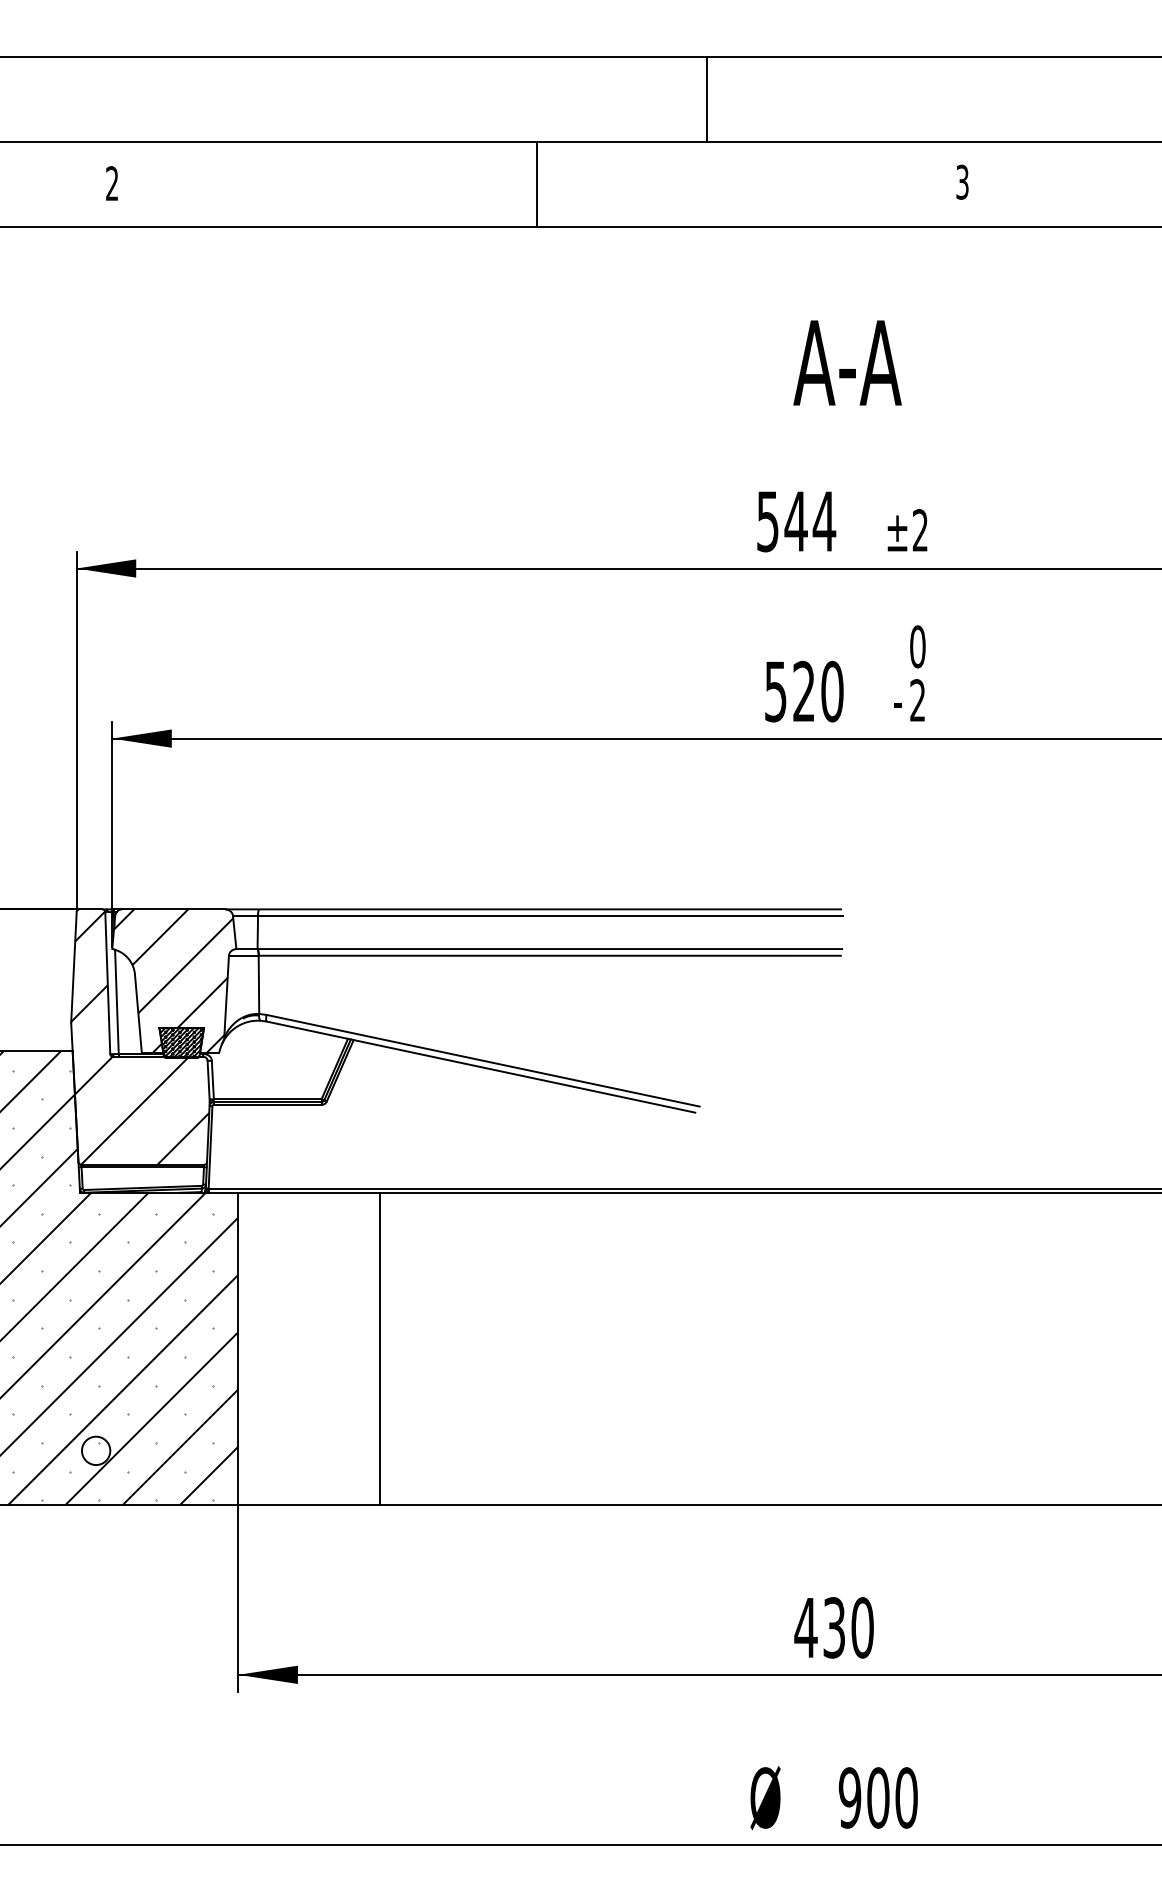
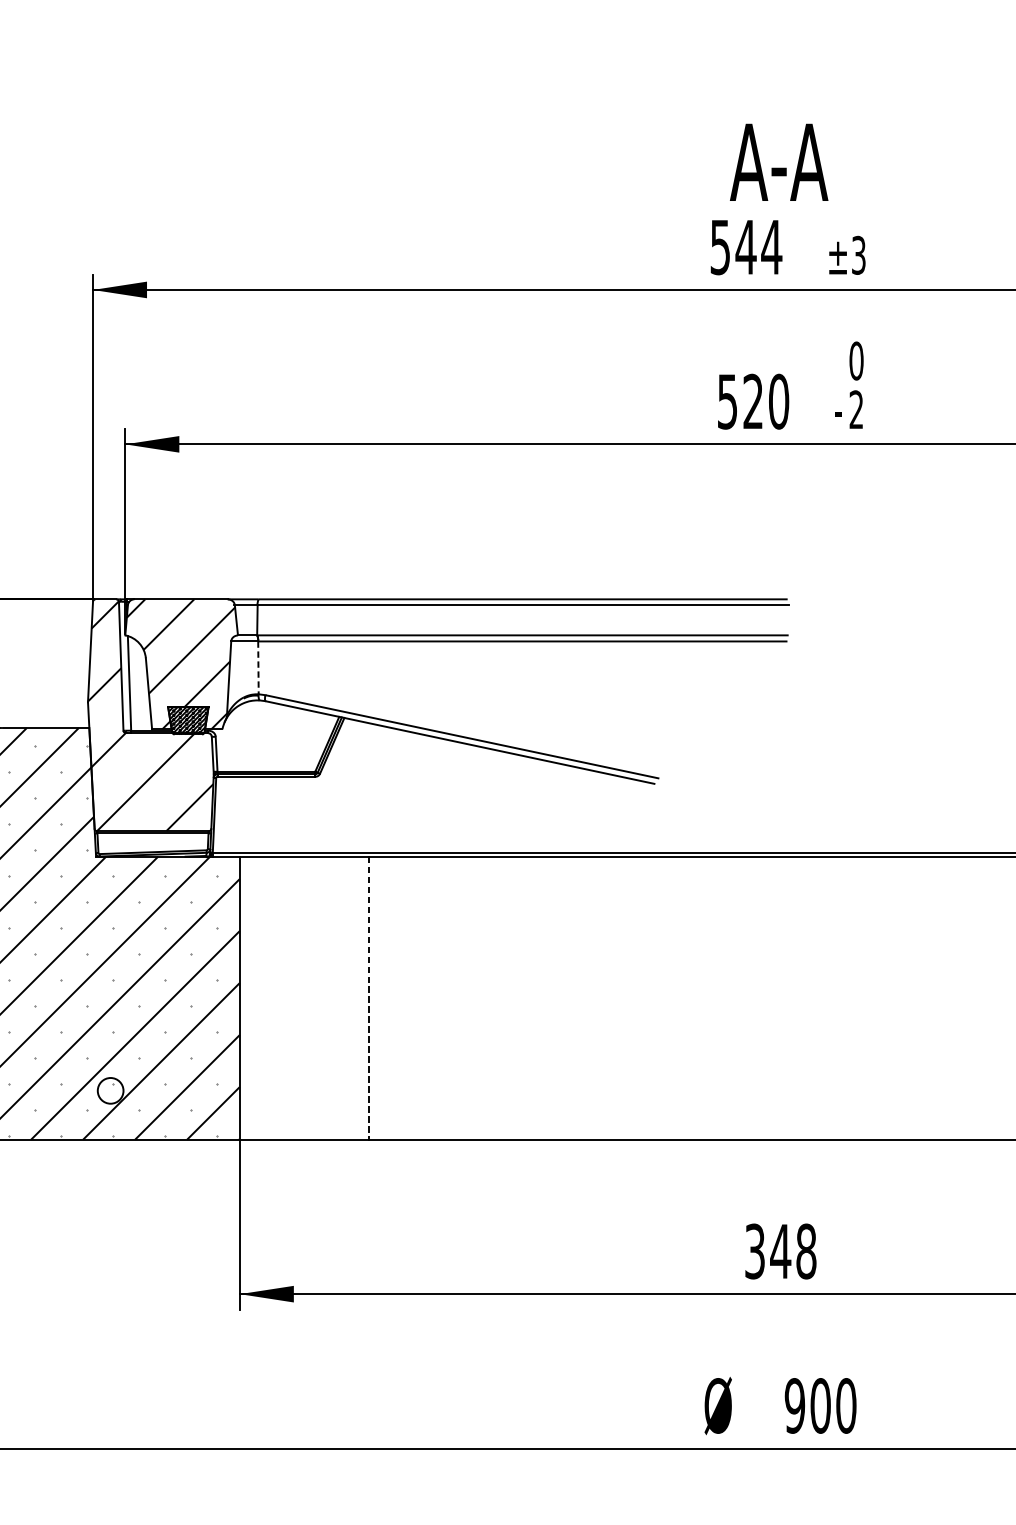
text: (847, 362) -> (779, 161), moved
text: (919, 530) -> (858, 255), ±2 -> ±3
line: (258, 985) -> (258, 668), solid -> dashed
line: (380, 1348) -> (368, 997), solid -> dashed
text: (833, 1627) -> (779, 1251), 430 -> 348

